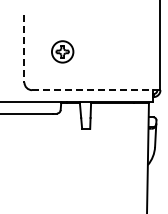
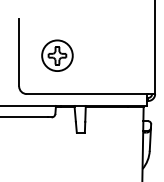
line: (24, 48) -> (19, 52), dashed -> solid
part: (62, 51) -> (57, 55), size x1.43
line: (92, 90) -> (87, 94), dashed -> solid

